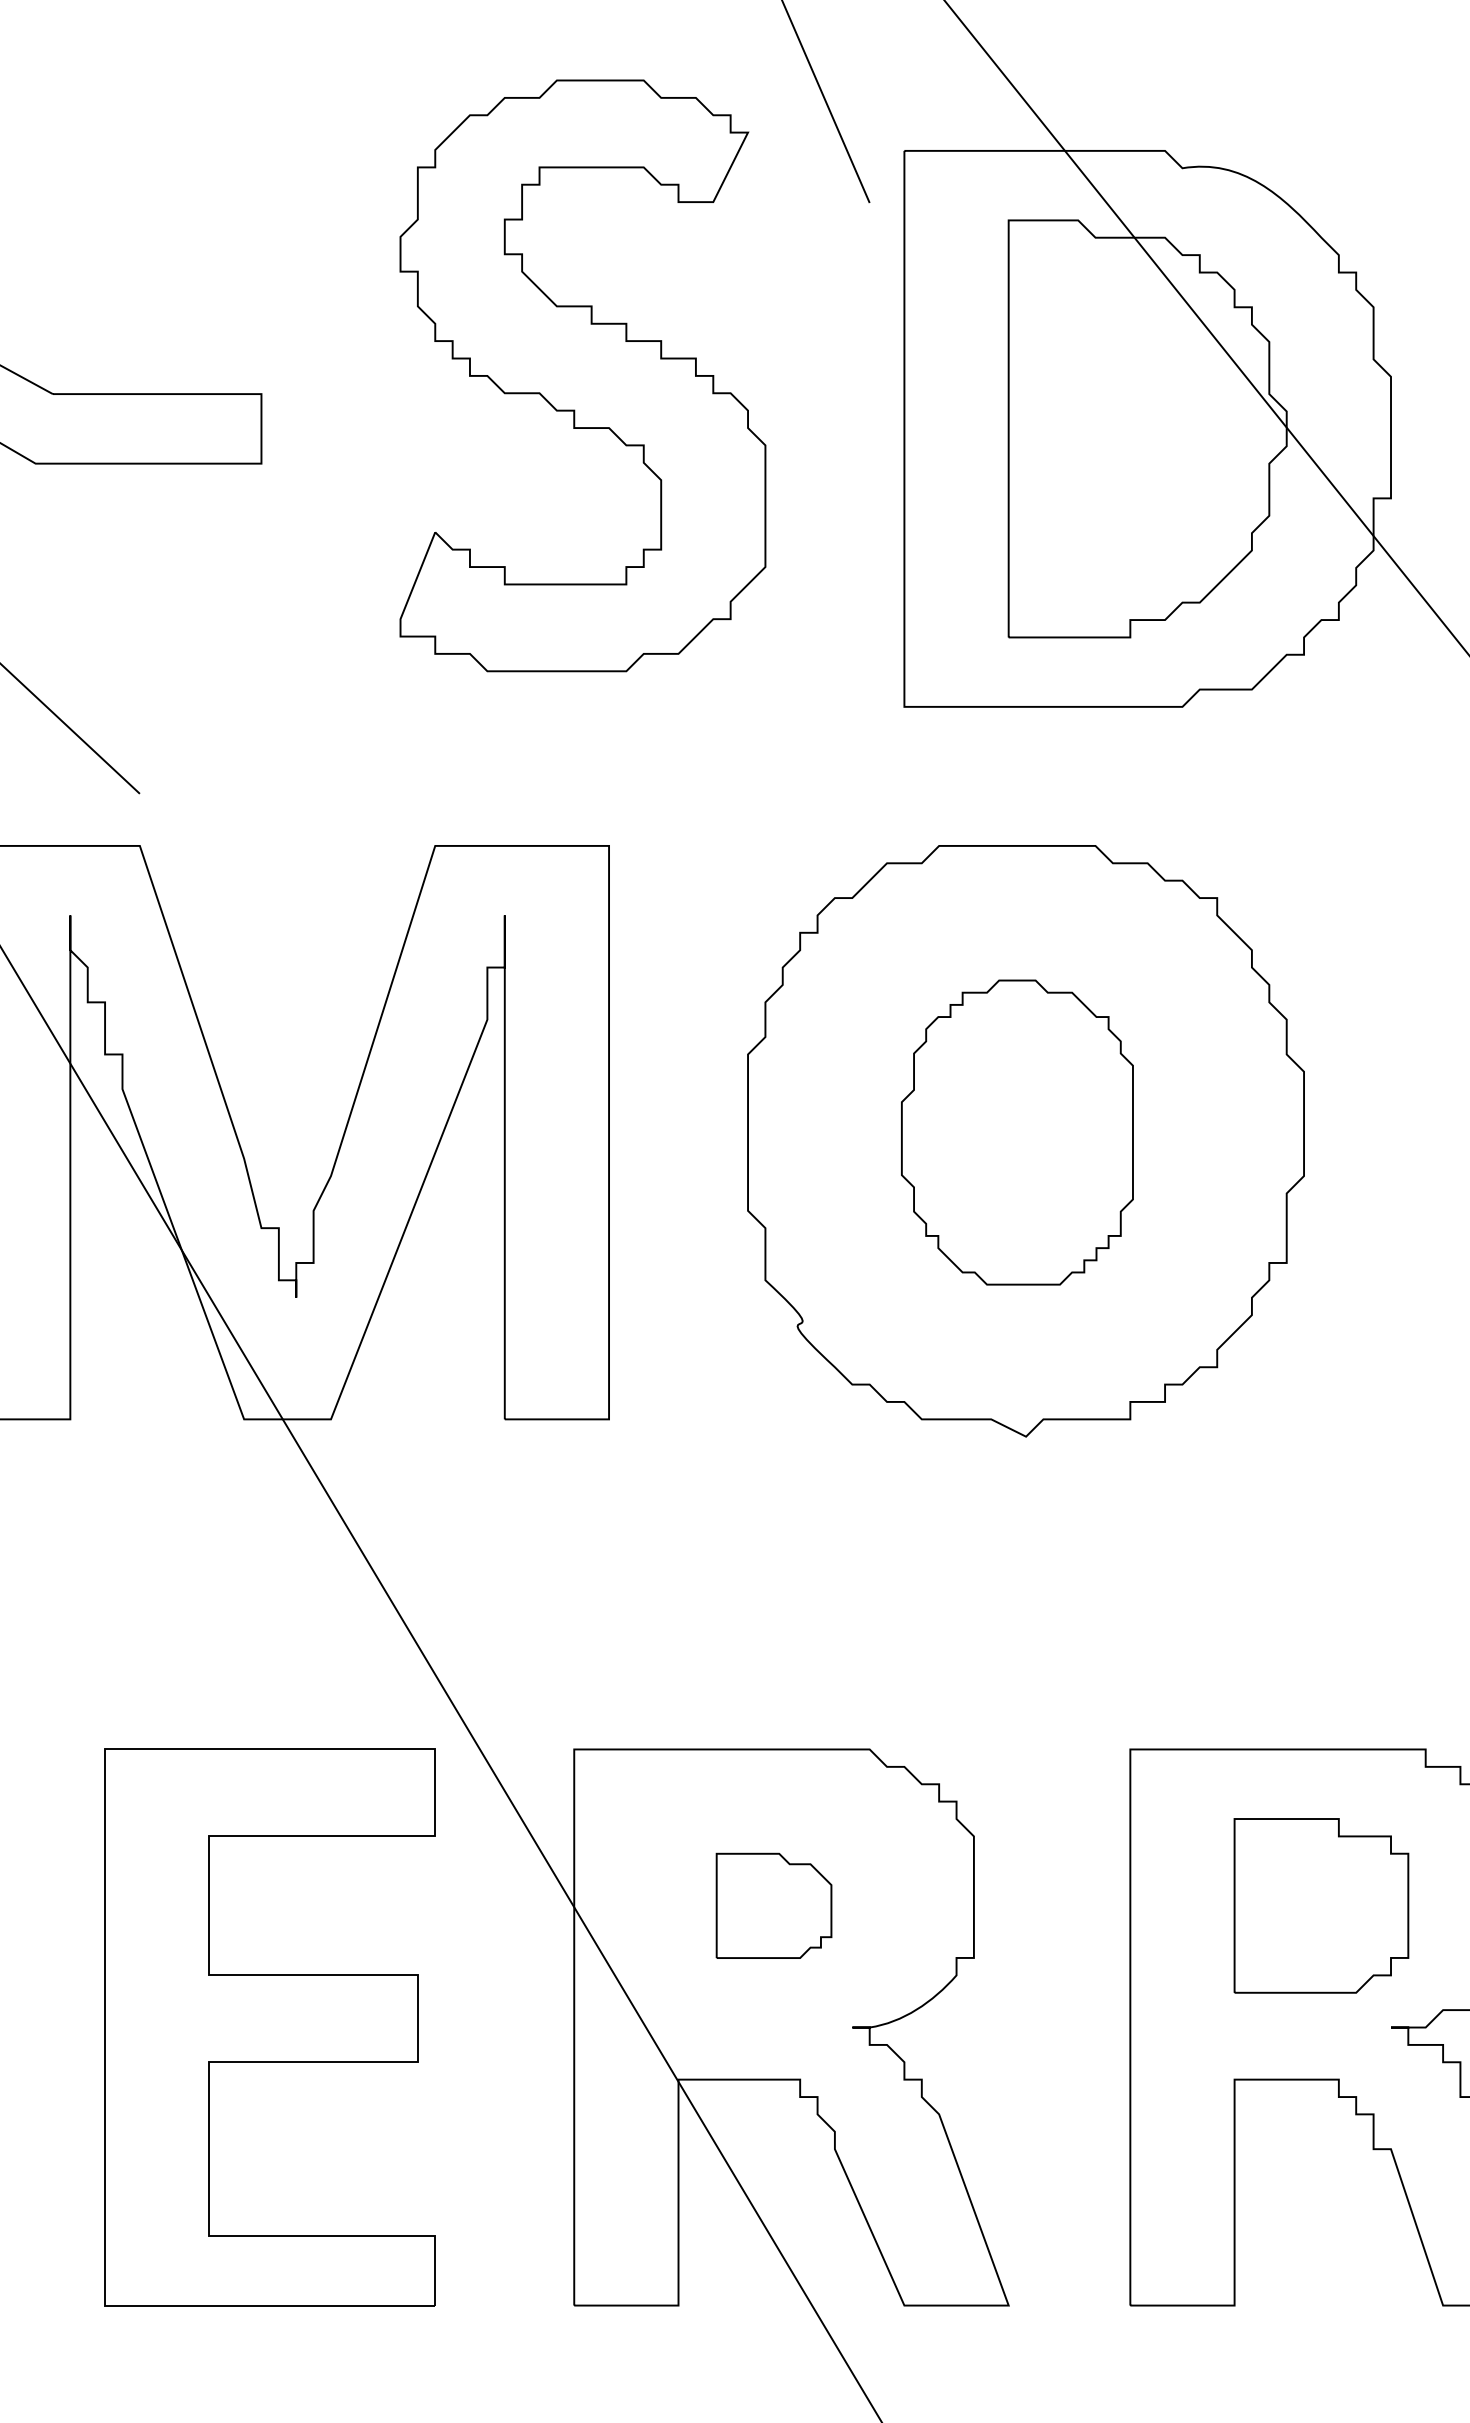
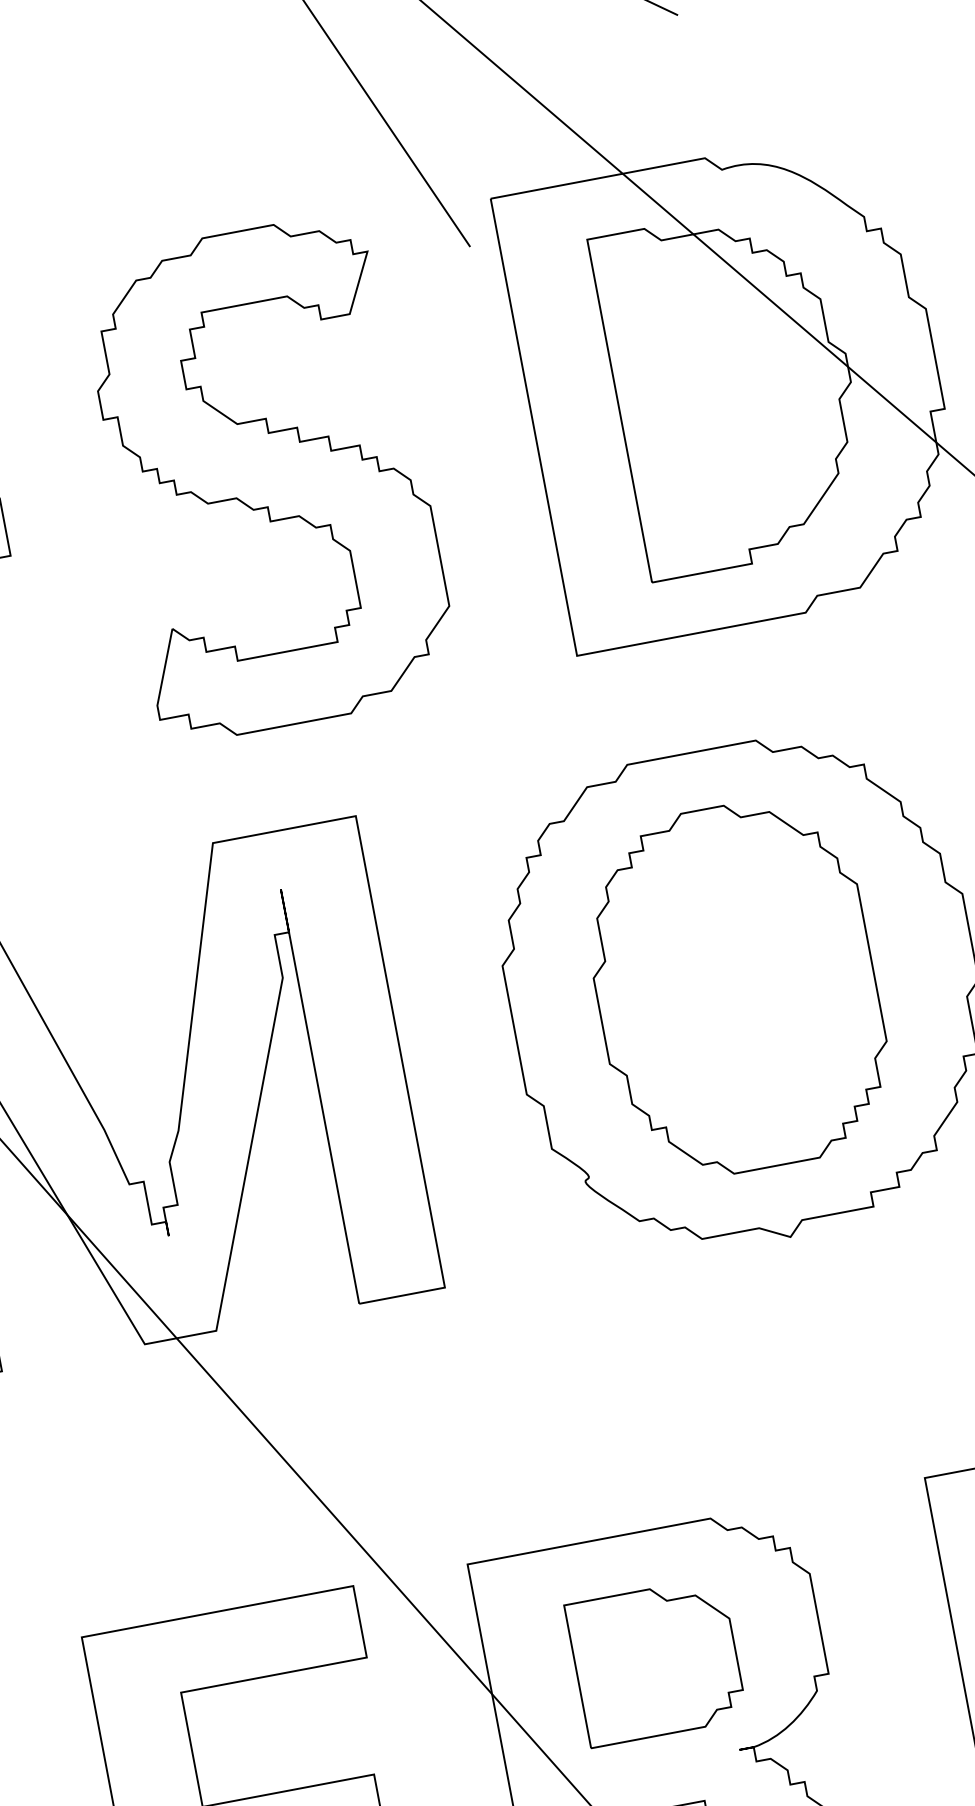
part: (582, 375) -> (269, 477), moved
part: (1017, 1132) -> (736, 988), size x1.43
part: (773, 1905) -> (655, 1661), size x1.67

